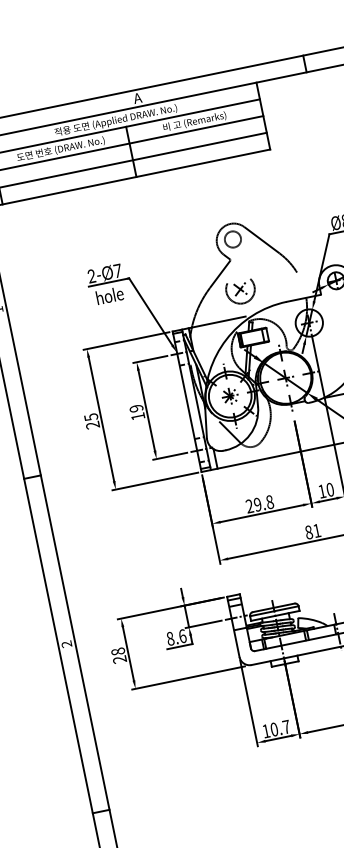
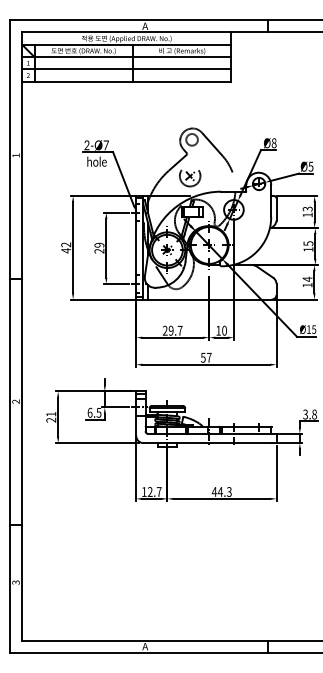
text: (138, 415) -> (99, 250), 19 -> 29
text: (92, 420) -> (66, 247), 25 -> 42
text: (269, 502) -> (179, 330), 29.8 -> 29.7
text: (311, 531) -> (205, 357), 81 -> 57
text: (176, 637) -> (94, 412), 8.6 -> 6.5
text: (118, 650) -> (51, 413), 28 -> 21
text: (273, 729) -> (149, 491), 10.7 -> 12.7

